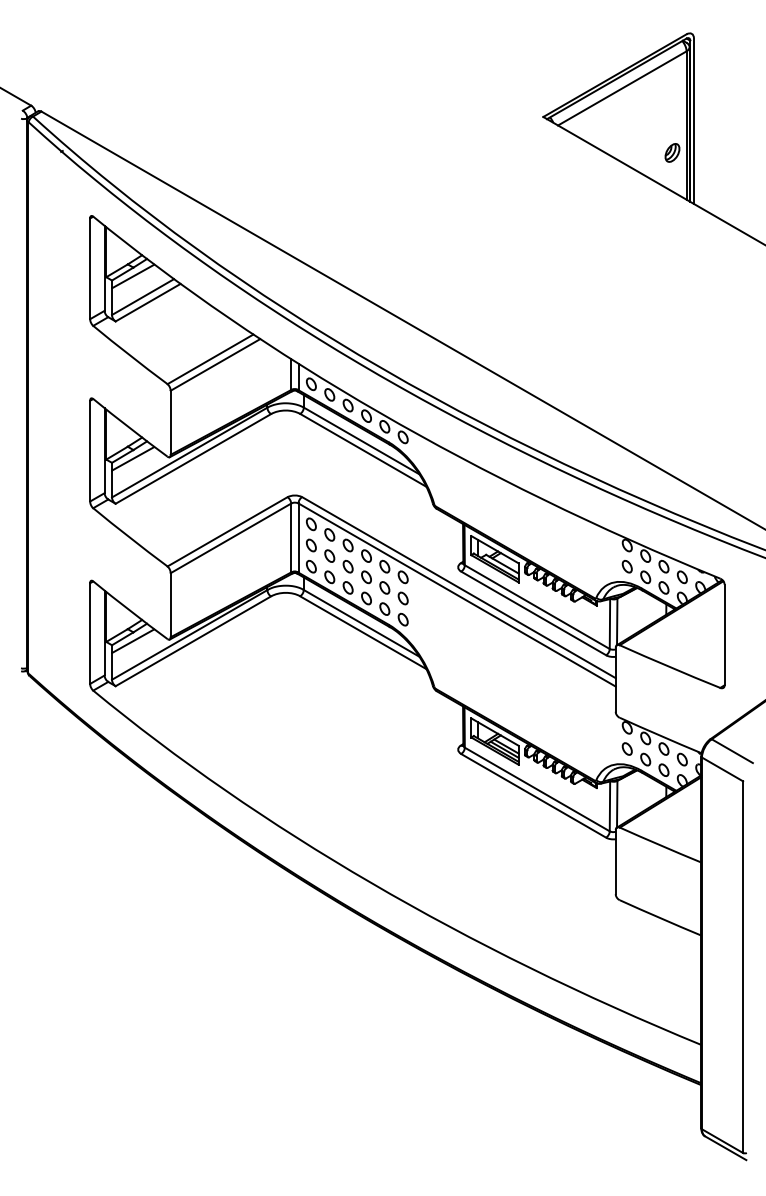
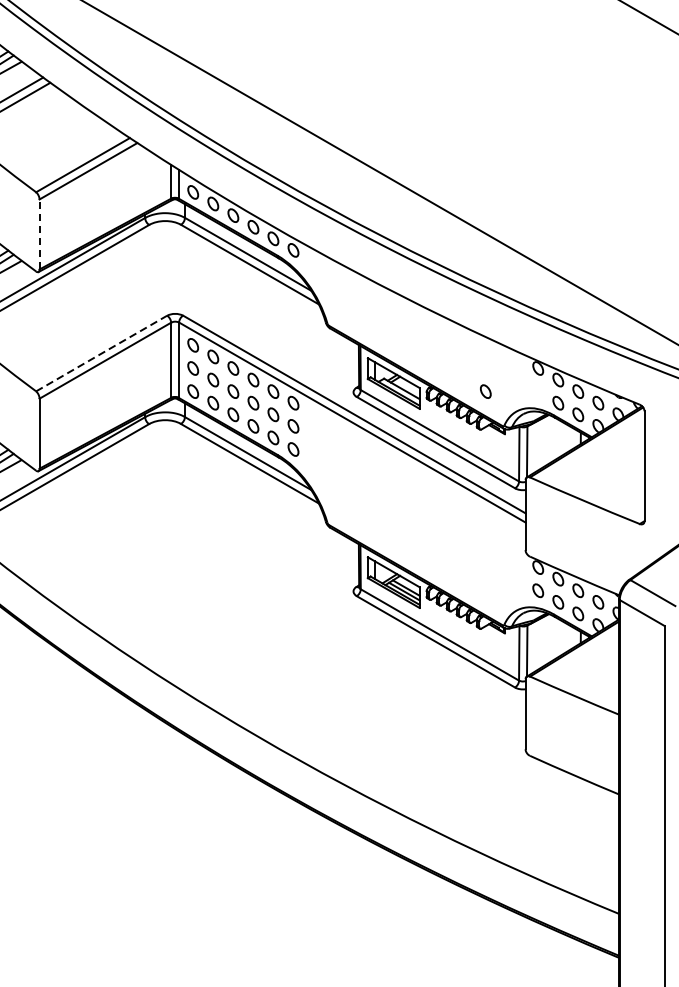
line: (170, 422) -> (39, 234), solid -> dashed
line: (227, 531) -> (101, 353), solid -> dashed
part: (626, 566) -> (484, 391), moved

